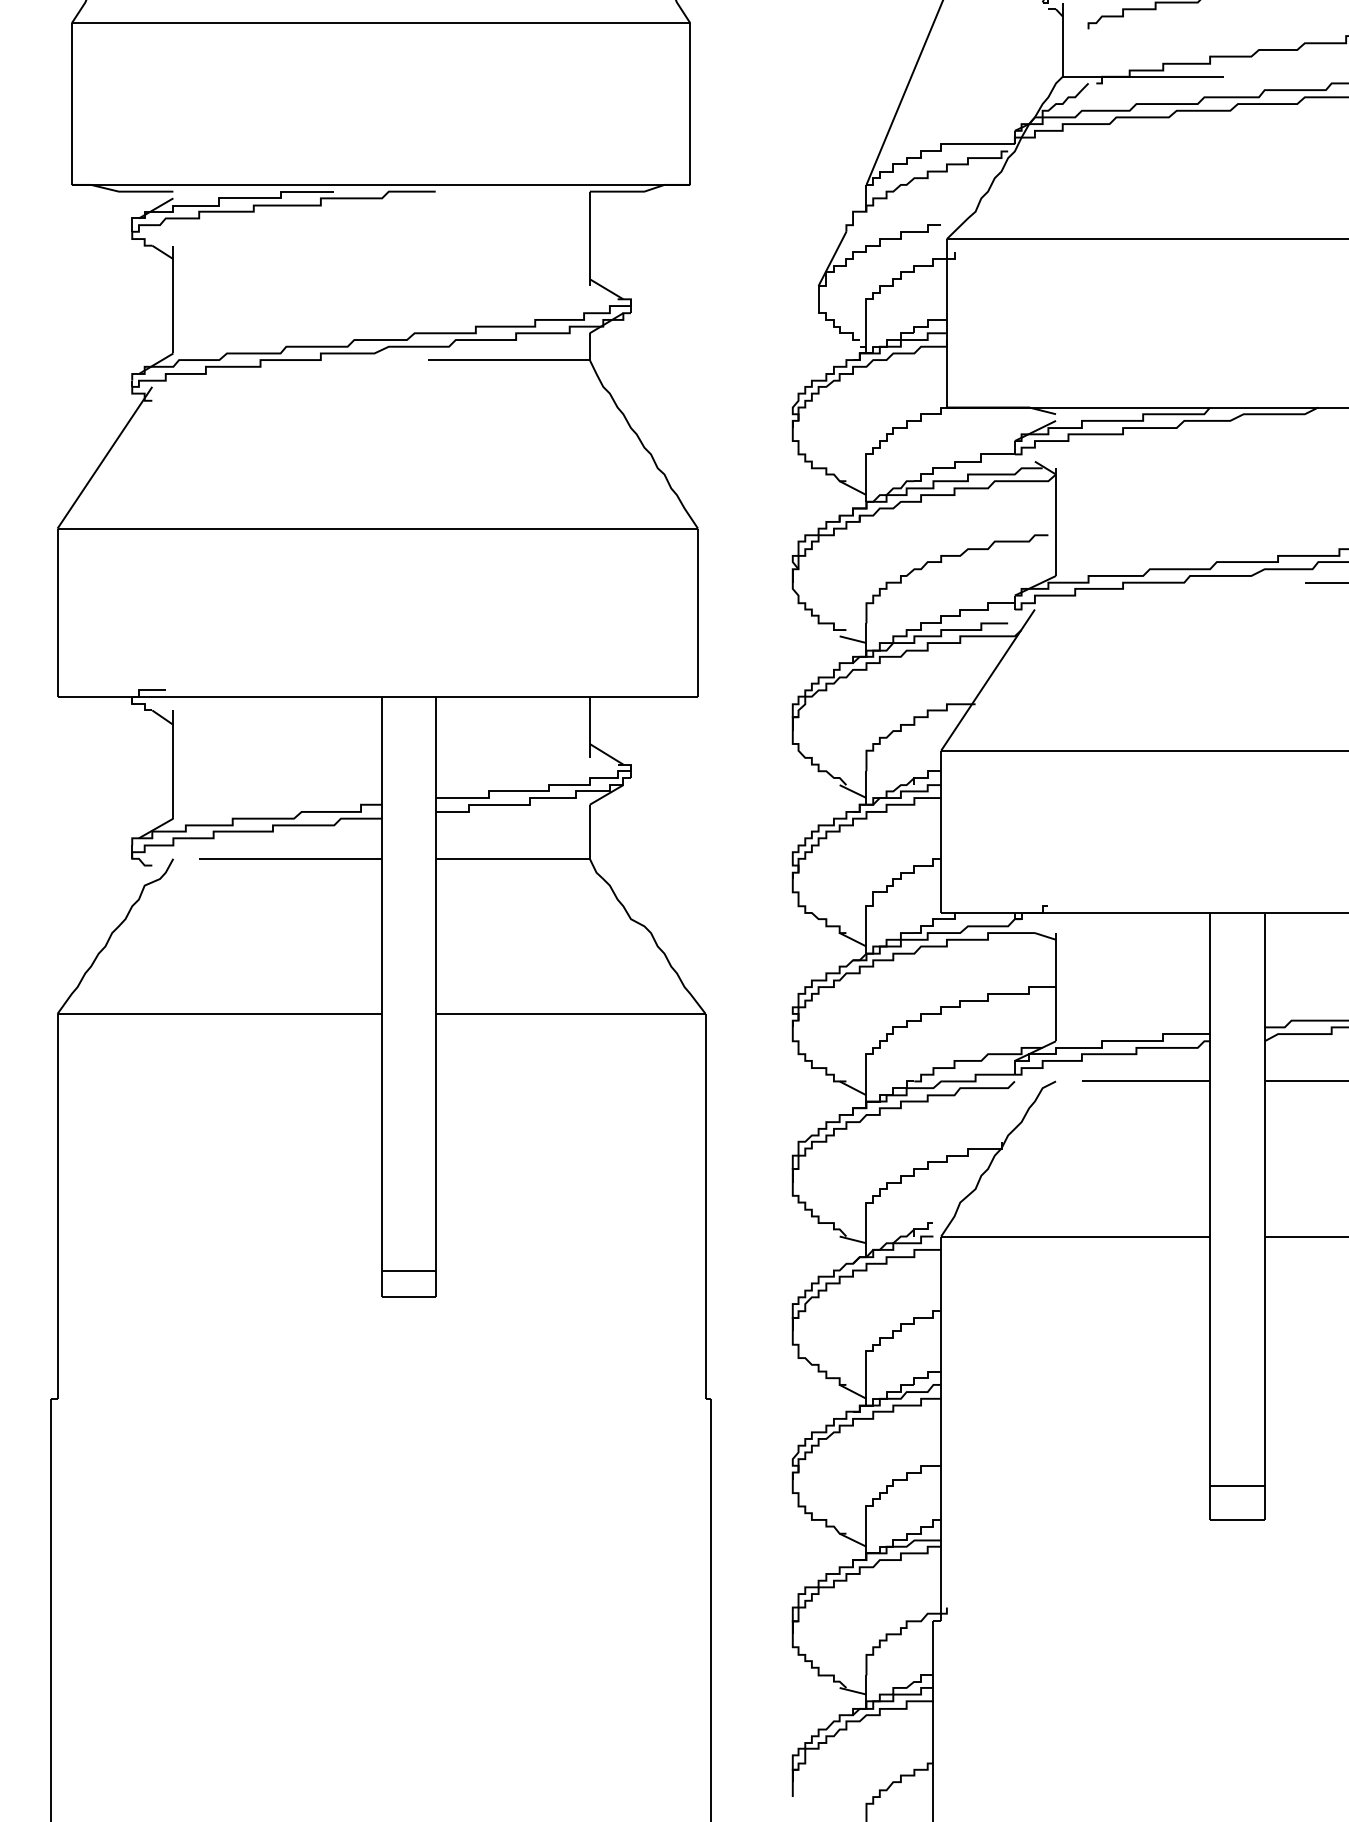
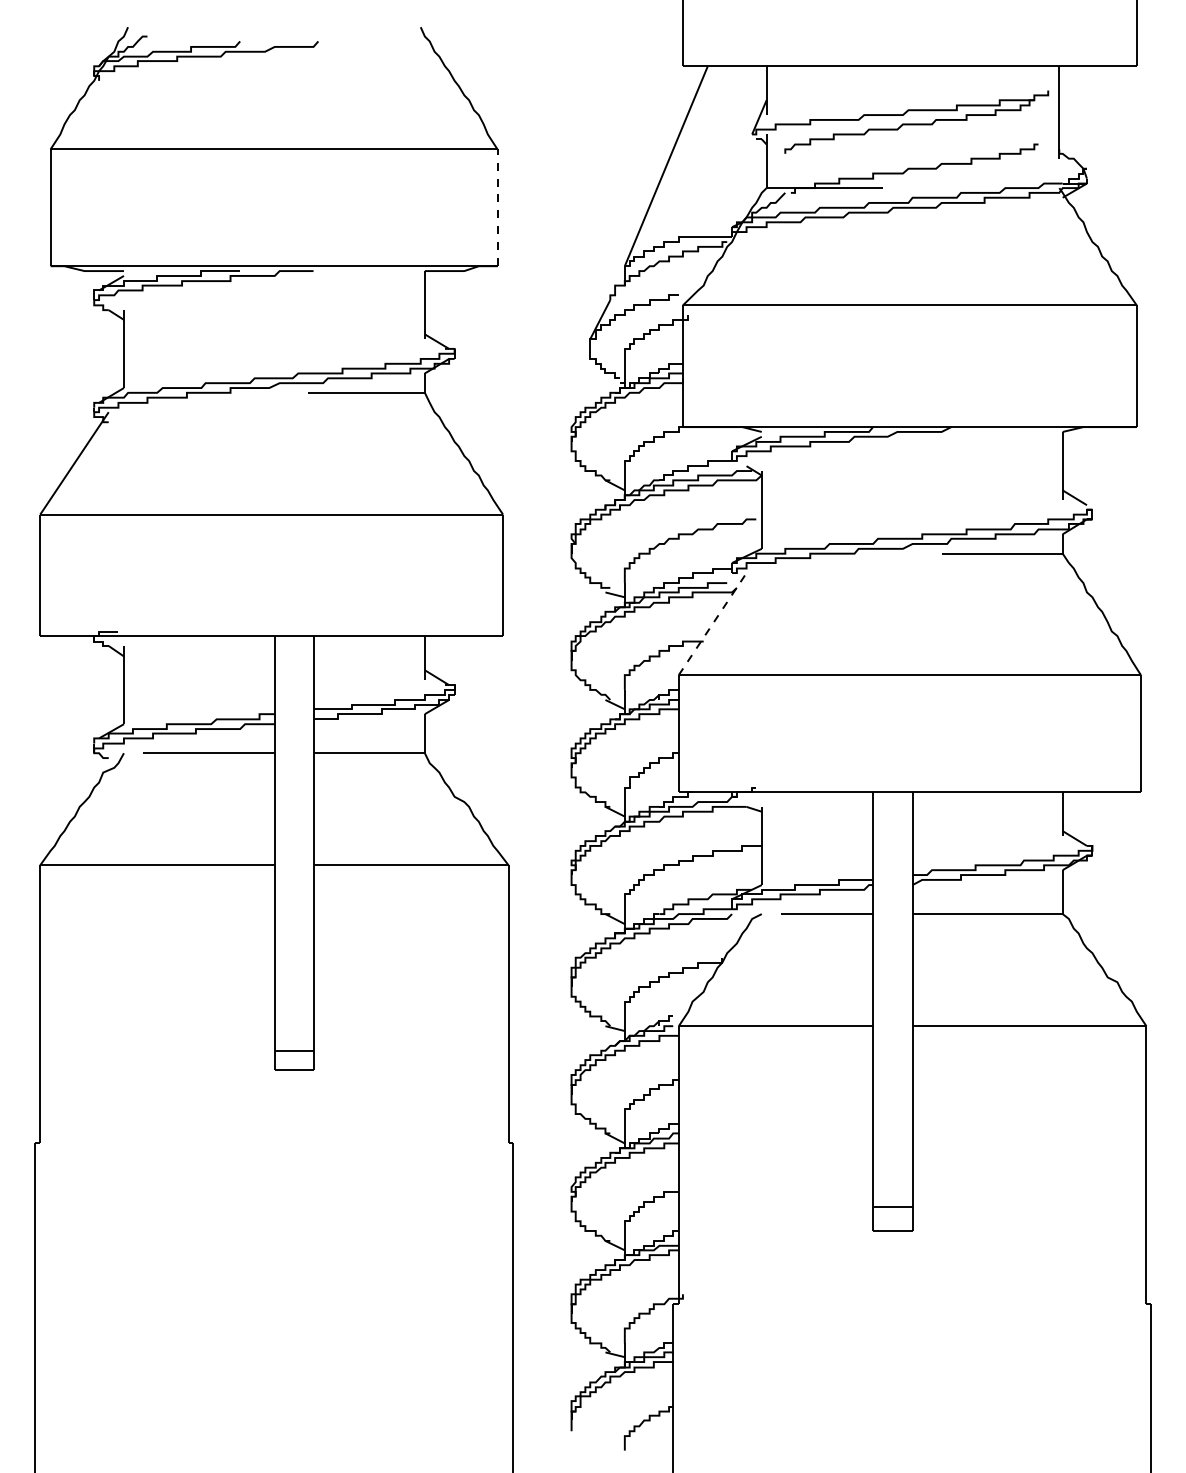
line: (690, 103) -> (497, 207), solid -> dashed
line: (987, 679) -> (712, 623), solid -> dashed

